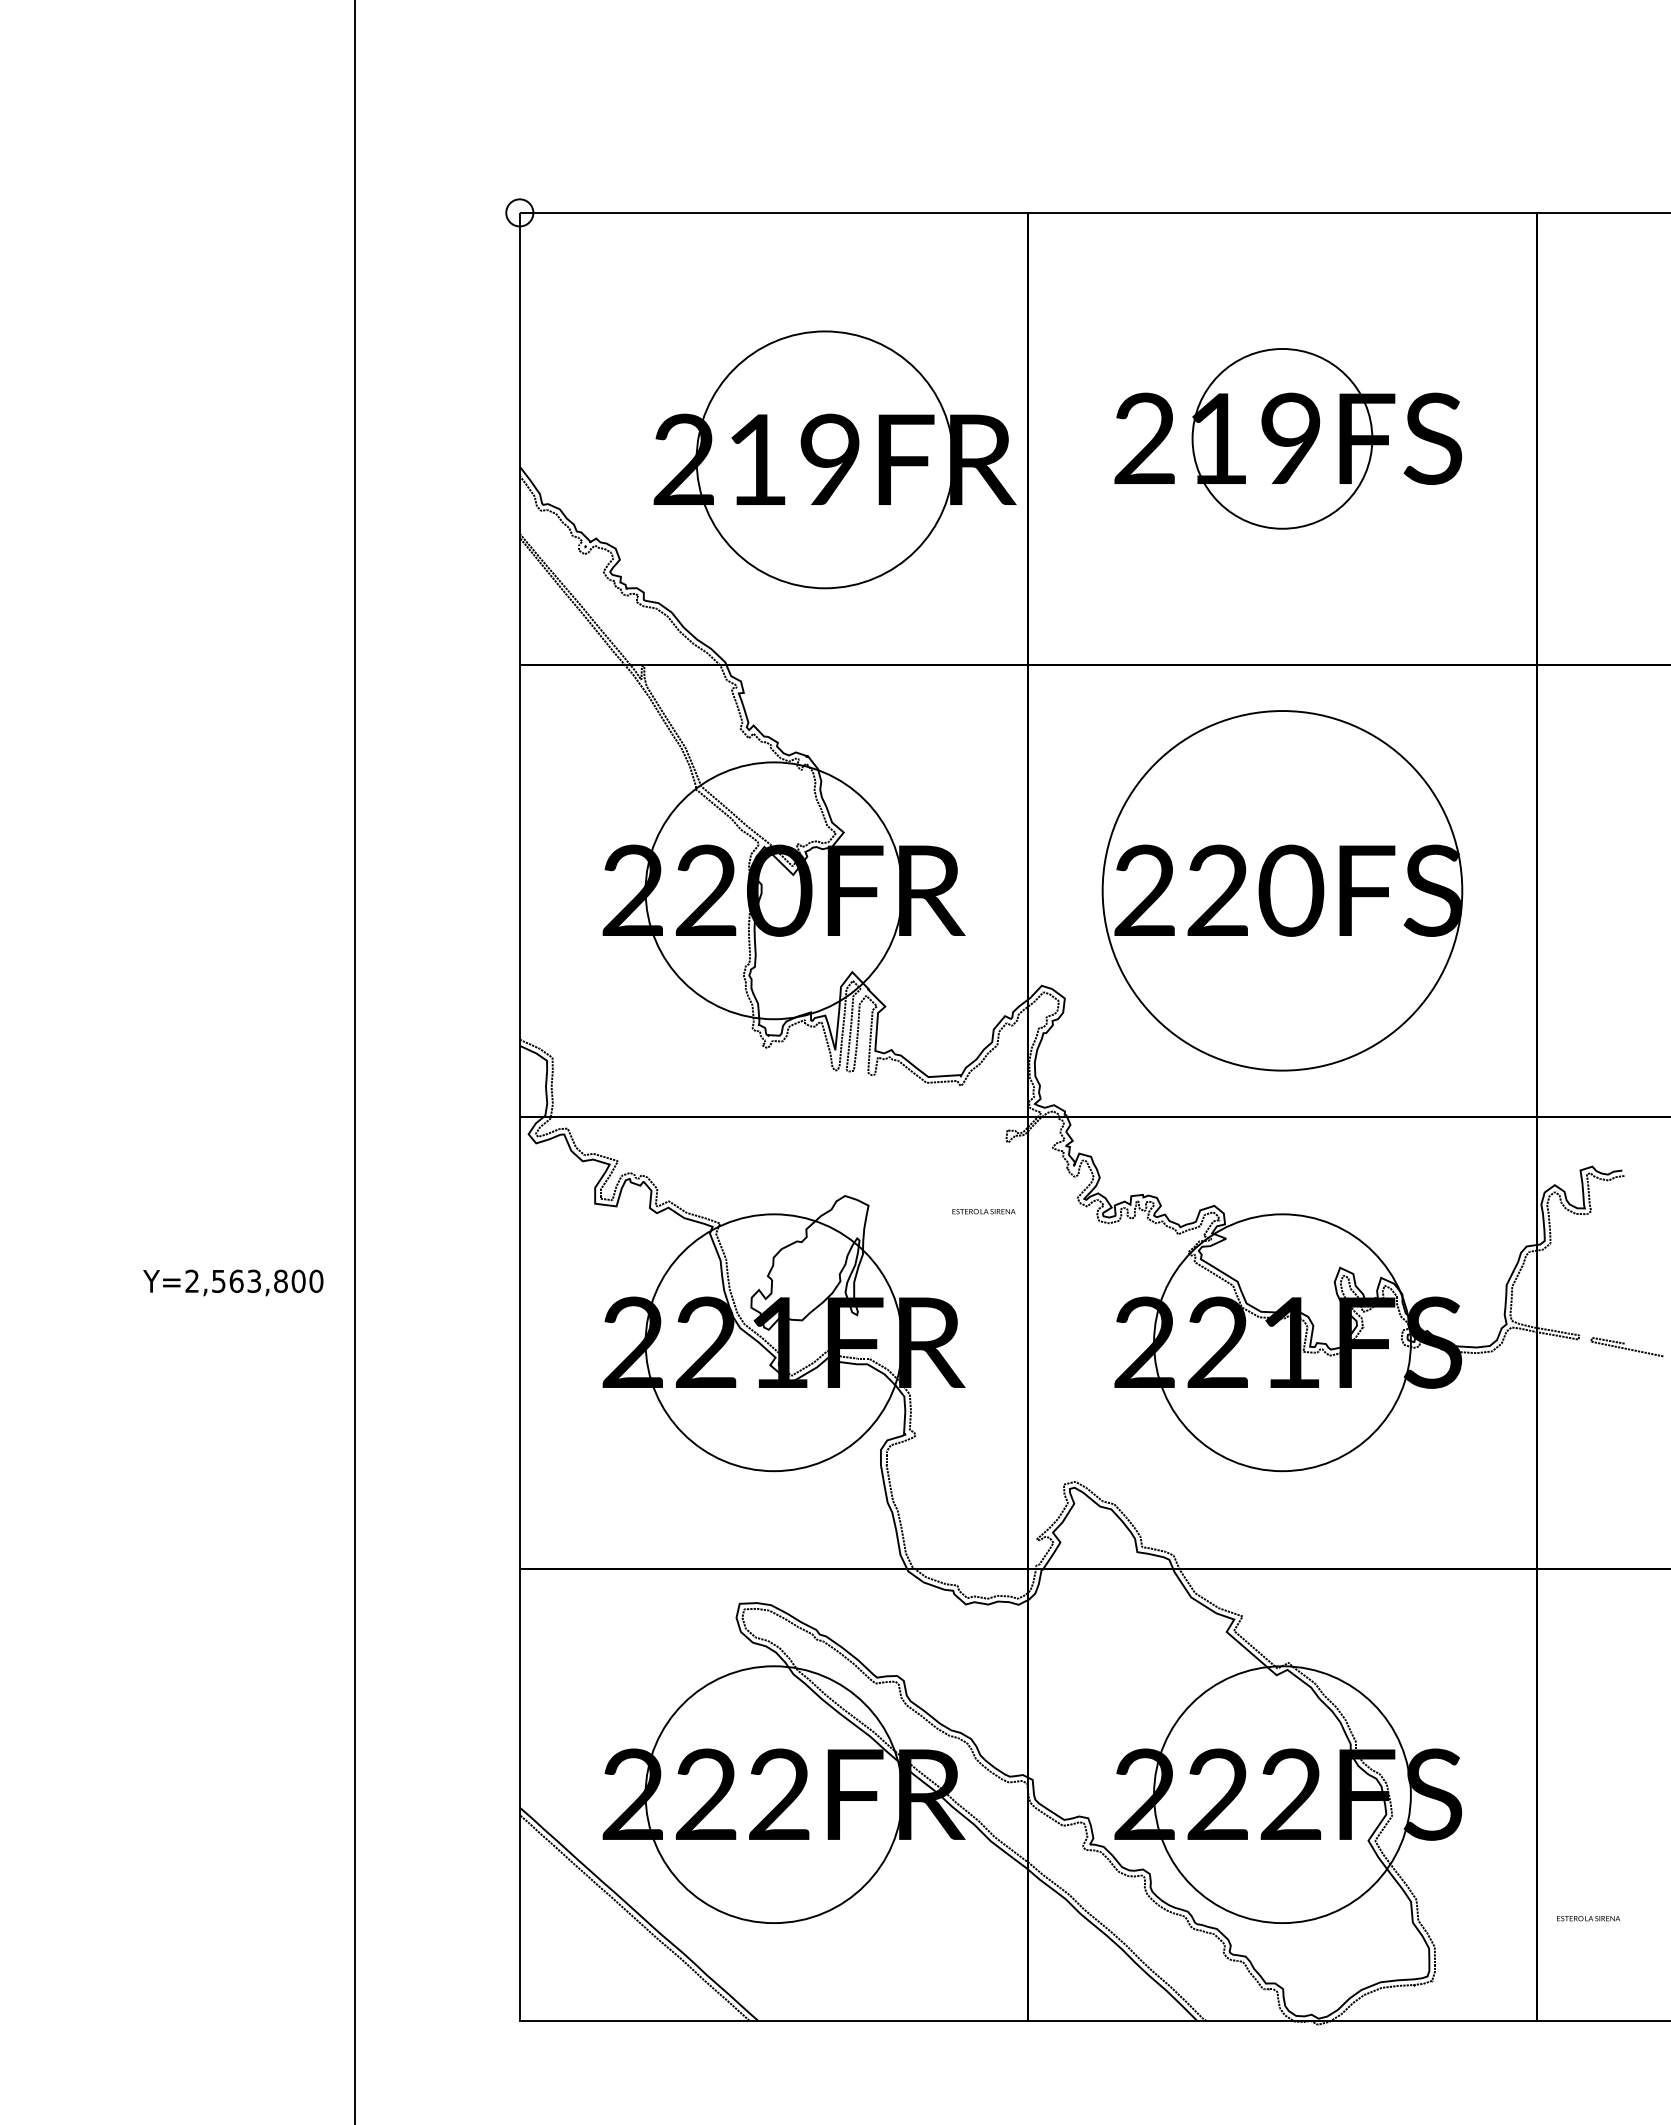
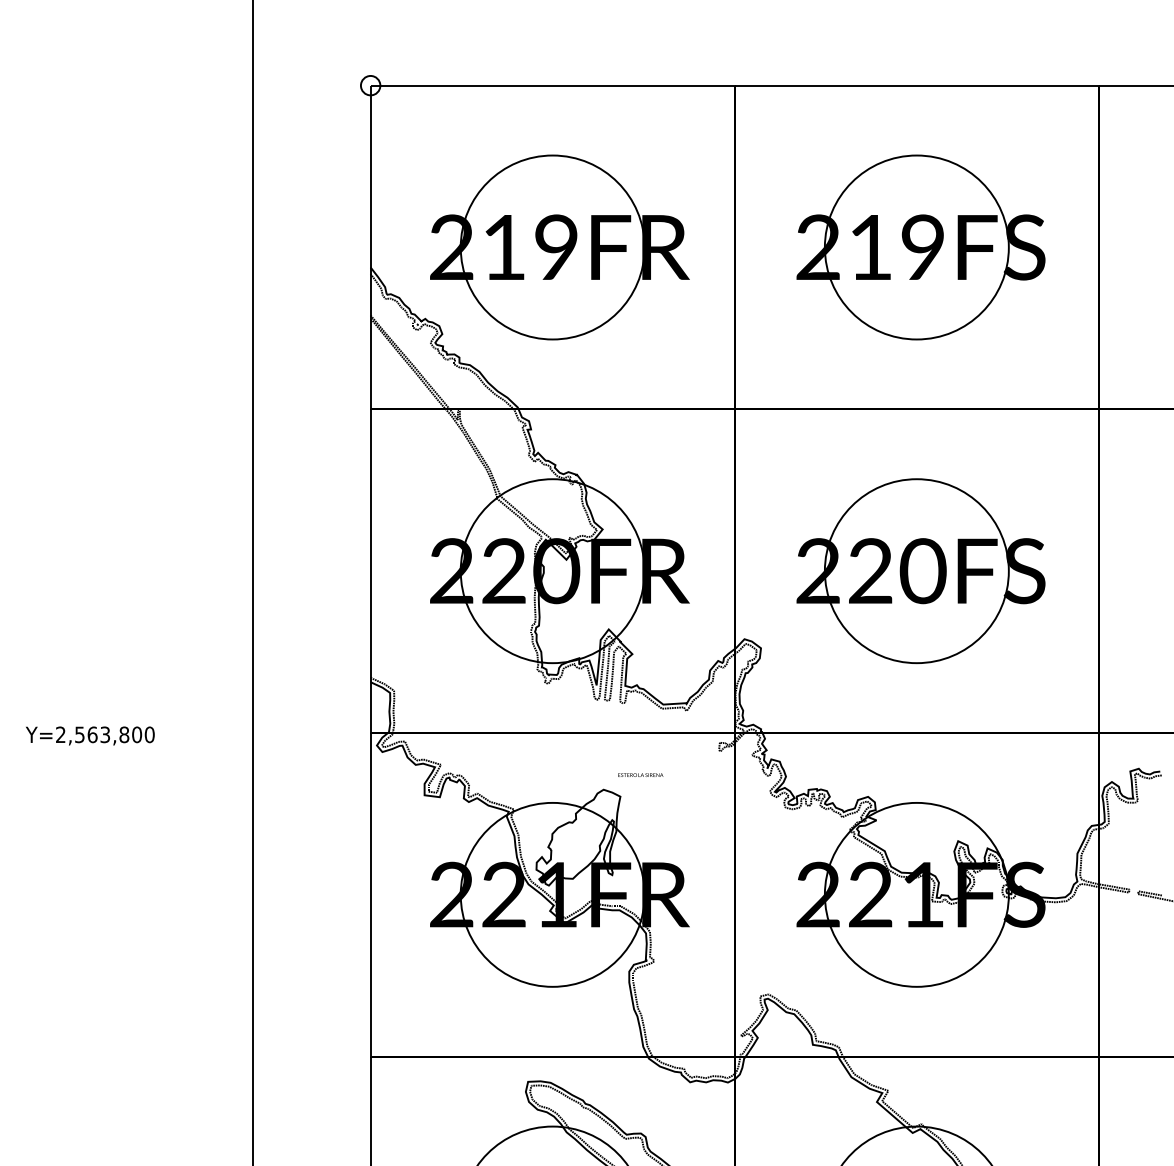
circle: (1282, 438) -> (916, 247), size x1.43
part: (834, 459) -> (559, 247), moved
circle: (1282, 890) -> (916, 570), size x0.71
text: (983, 1211) -> (640, 775), moved
text: (233, 1282) -> (90, 735), moved

